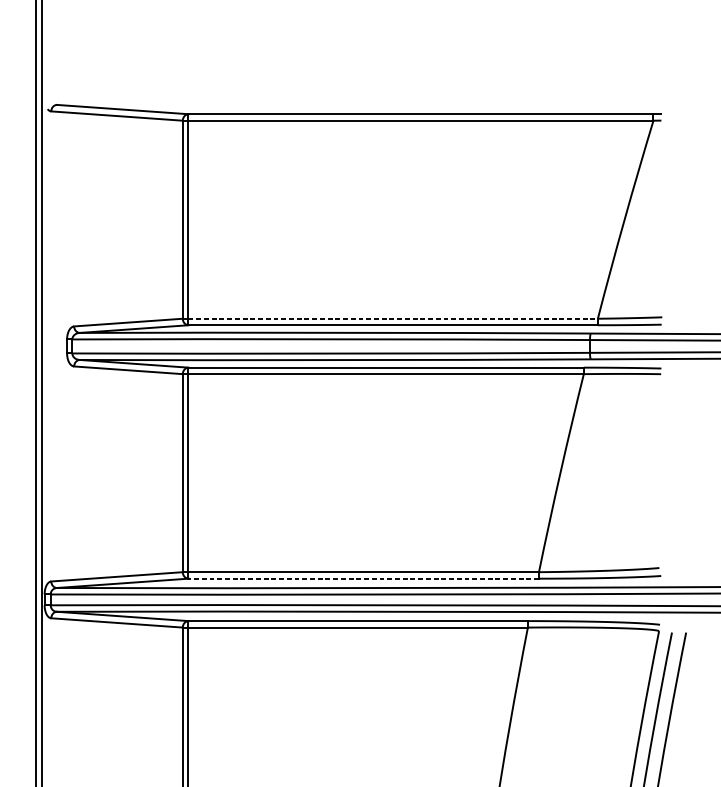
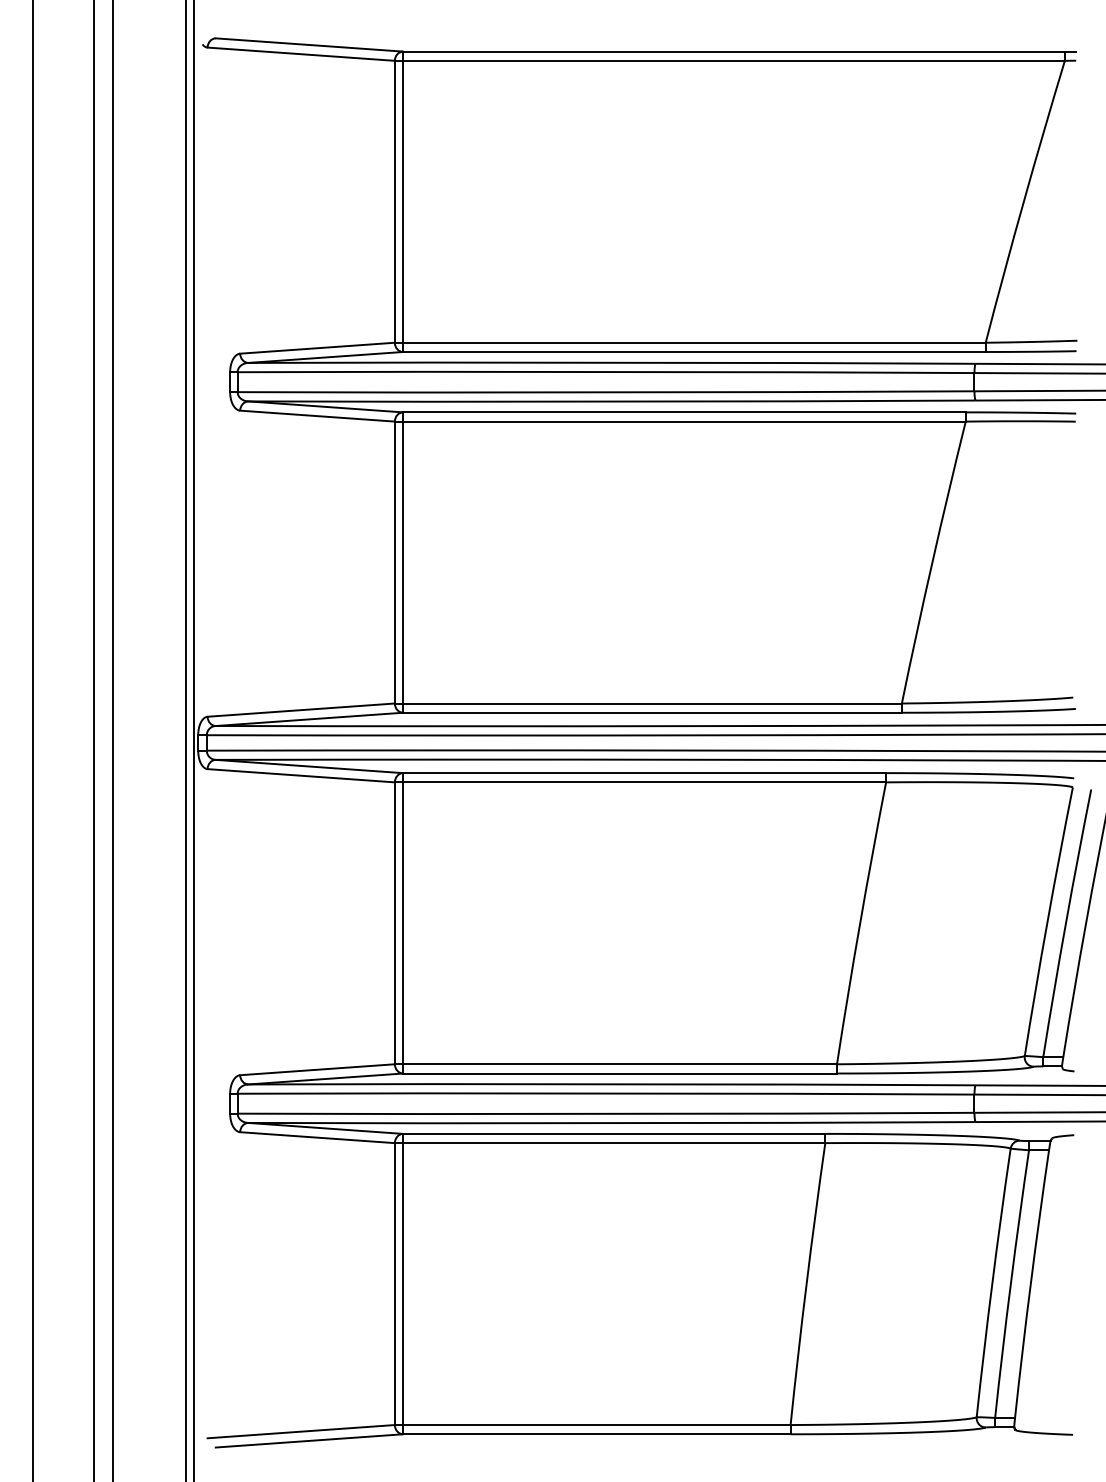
line: (393, 318) -> (694, 342), dashed -> solid
line: (363, 578) -> (651, 712), dashed -> solid

